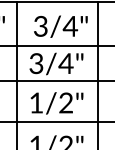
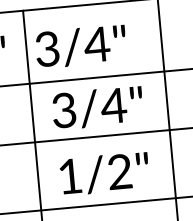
text: (60, 26) -> (80, 46), moved

